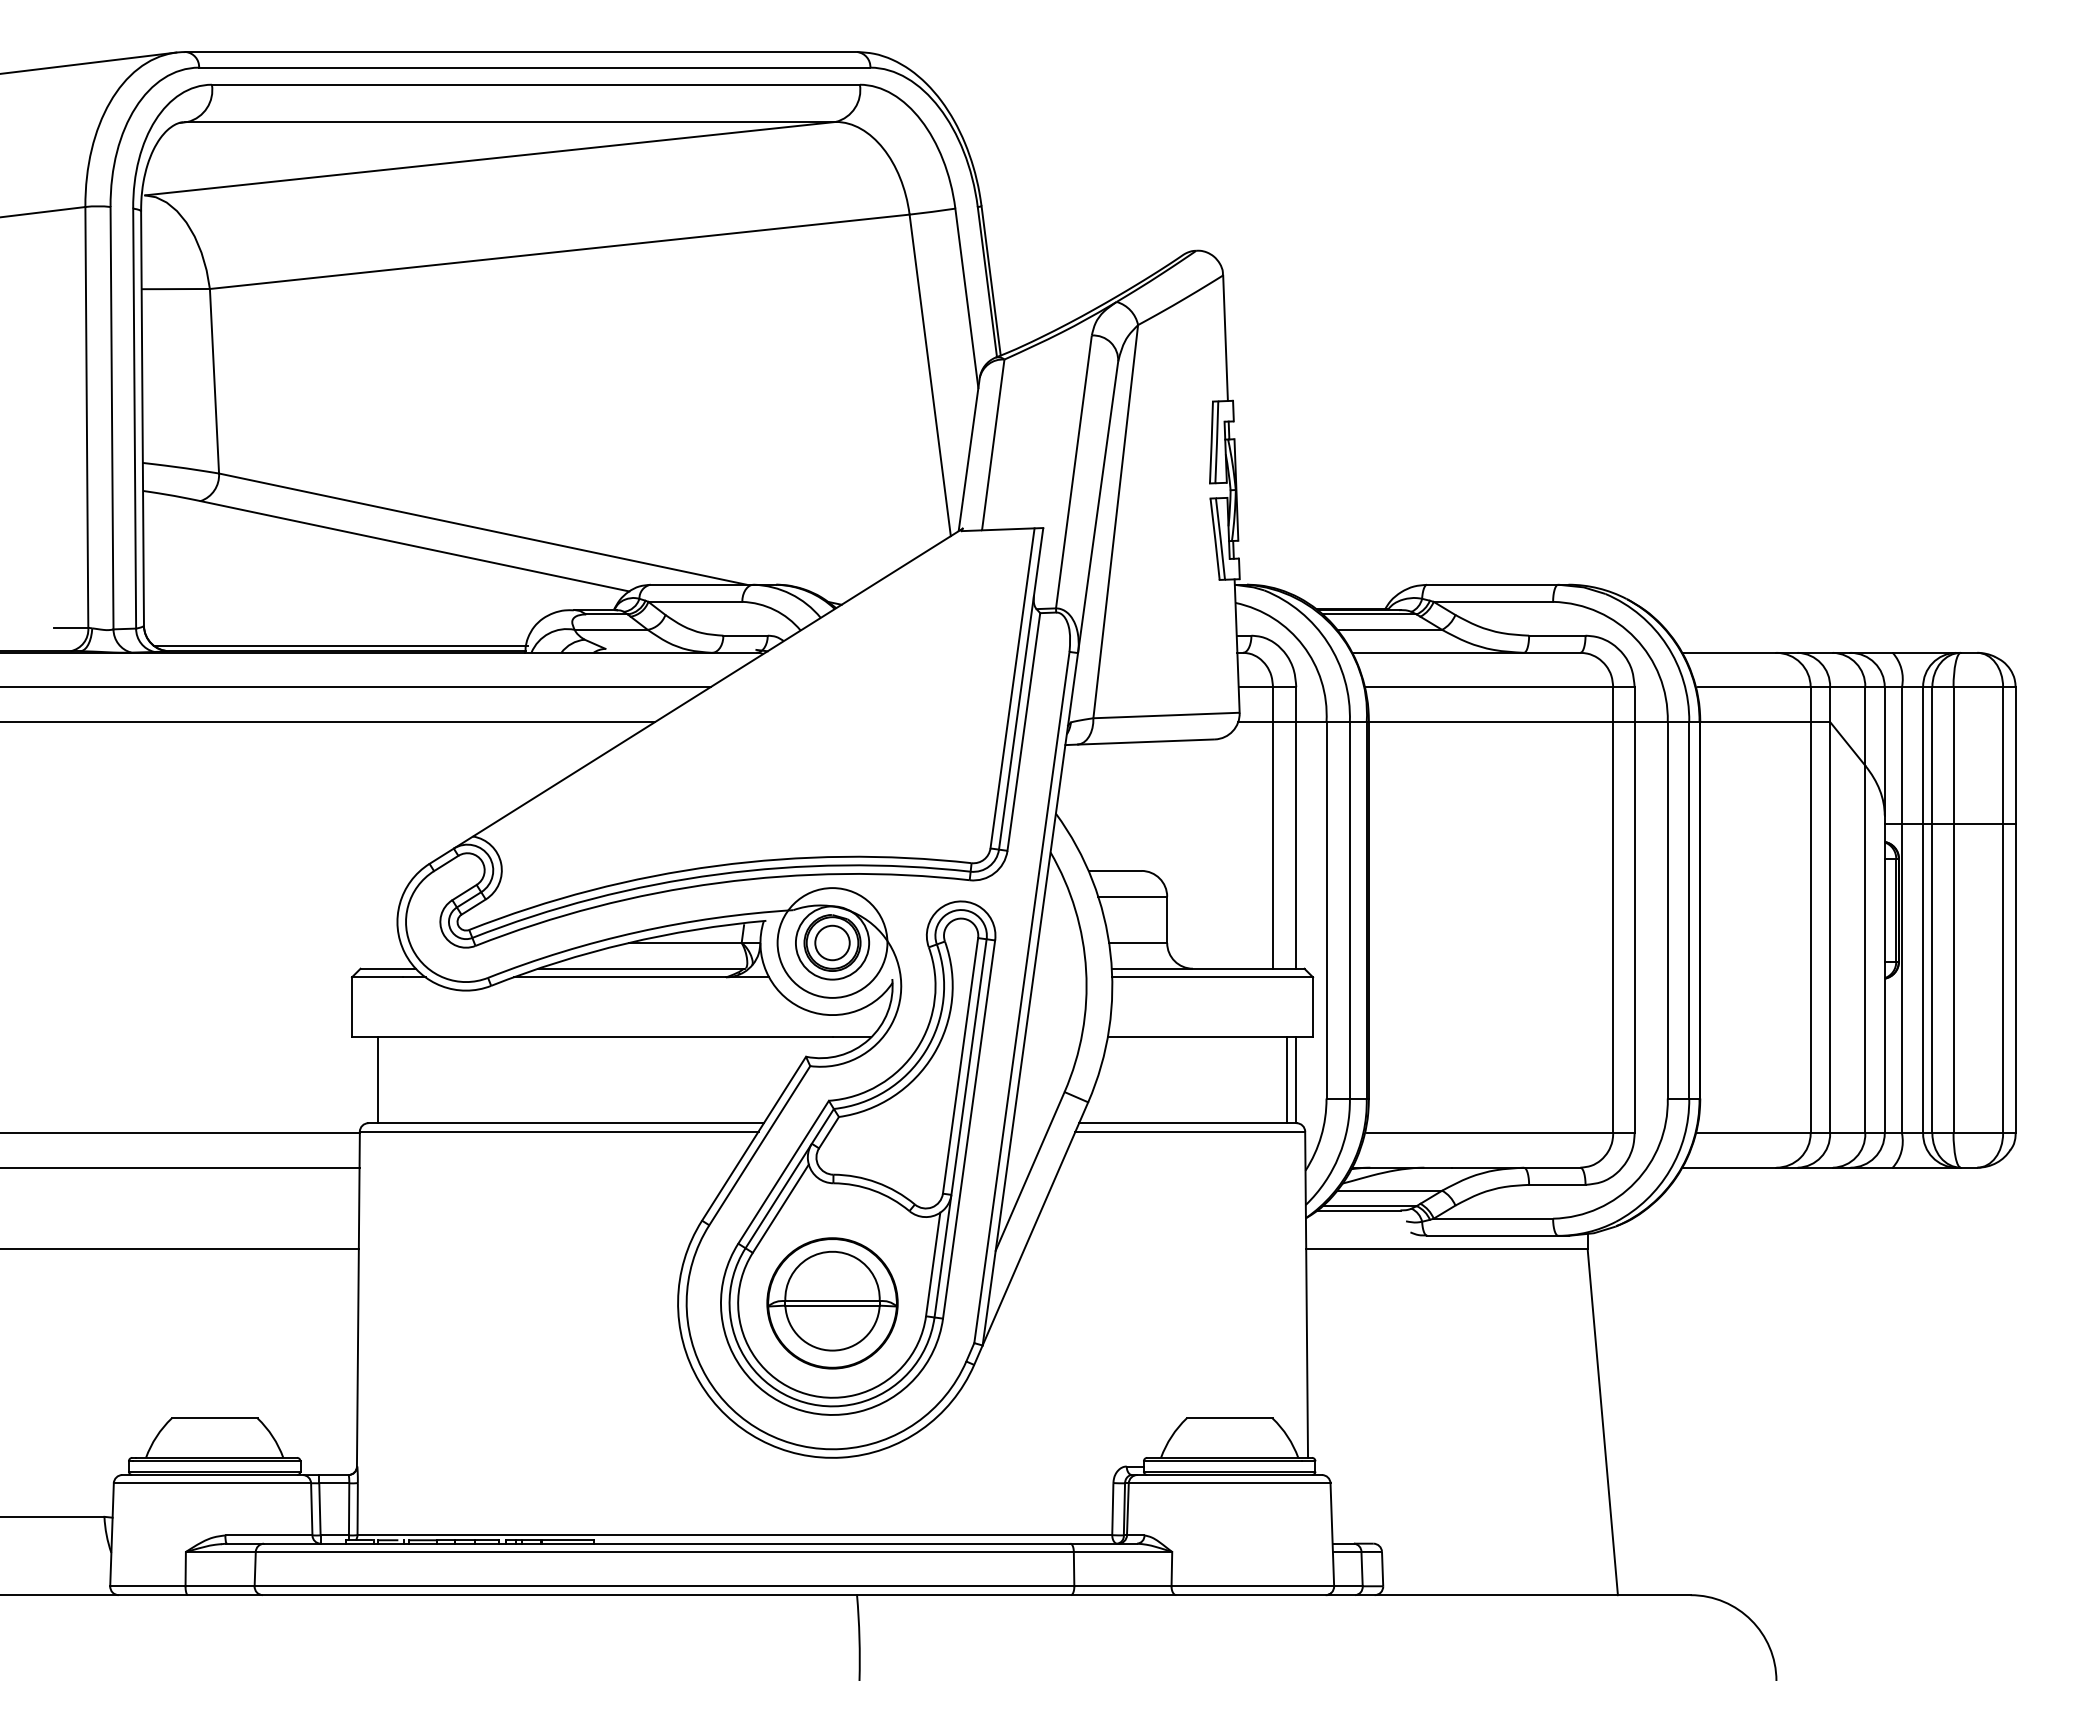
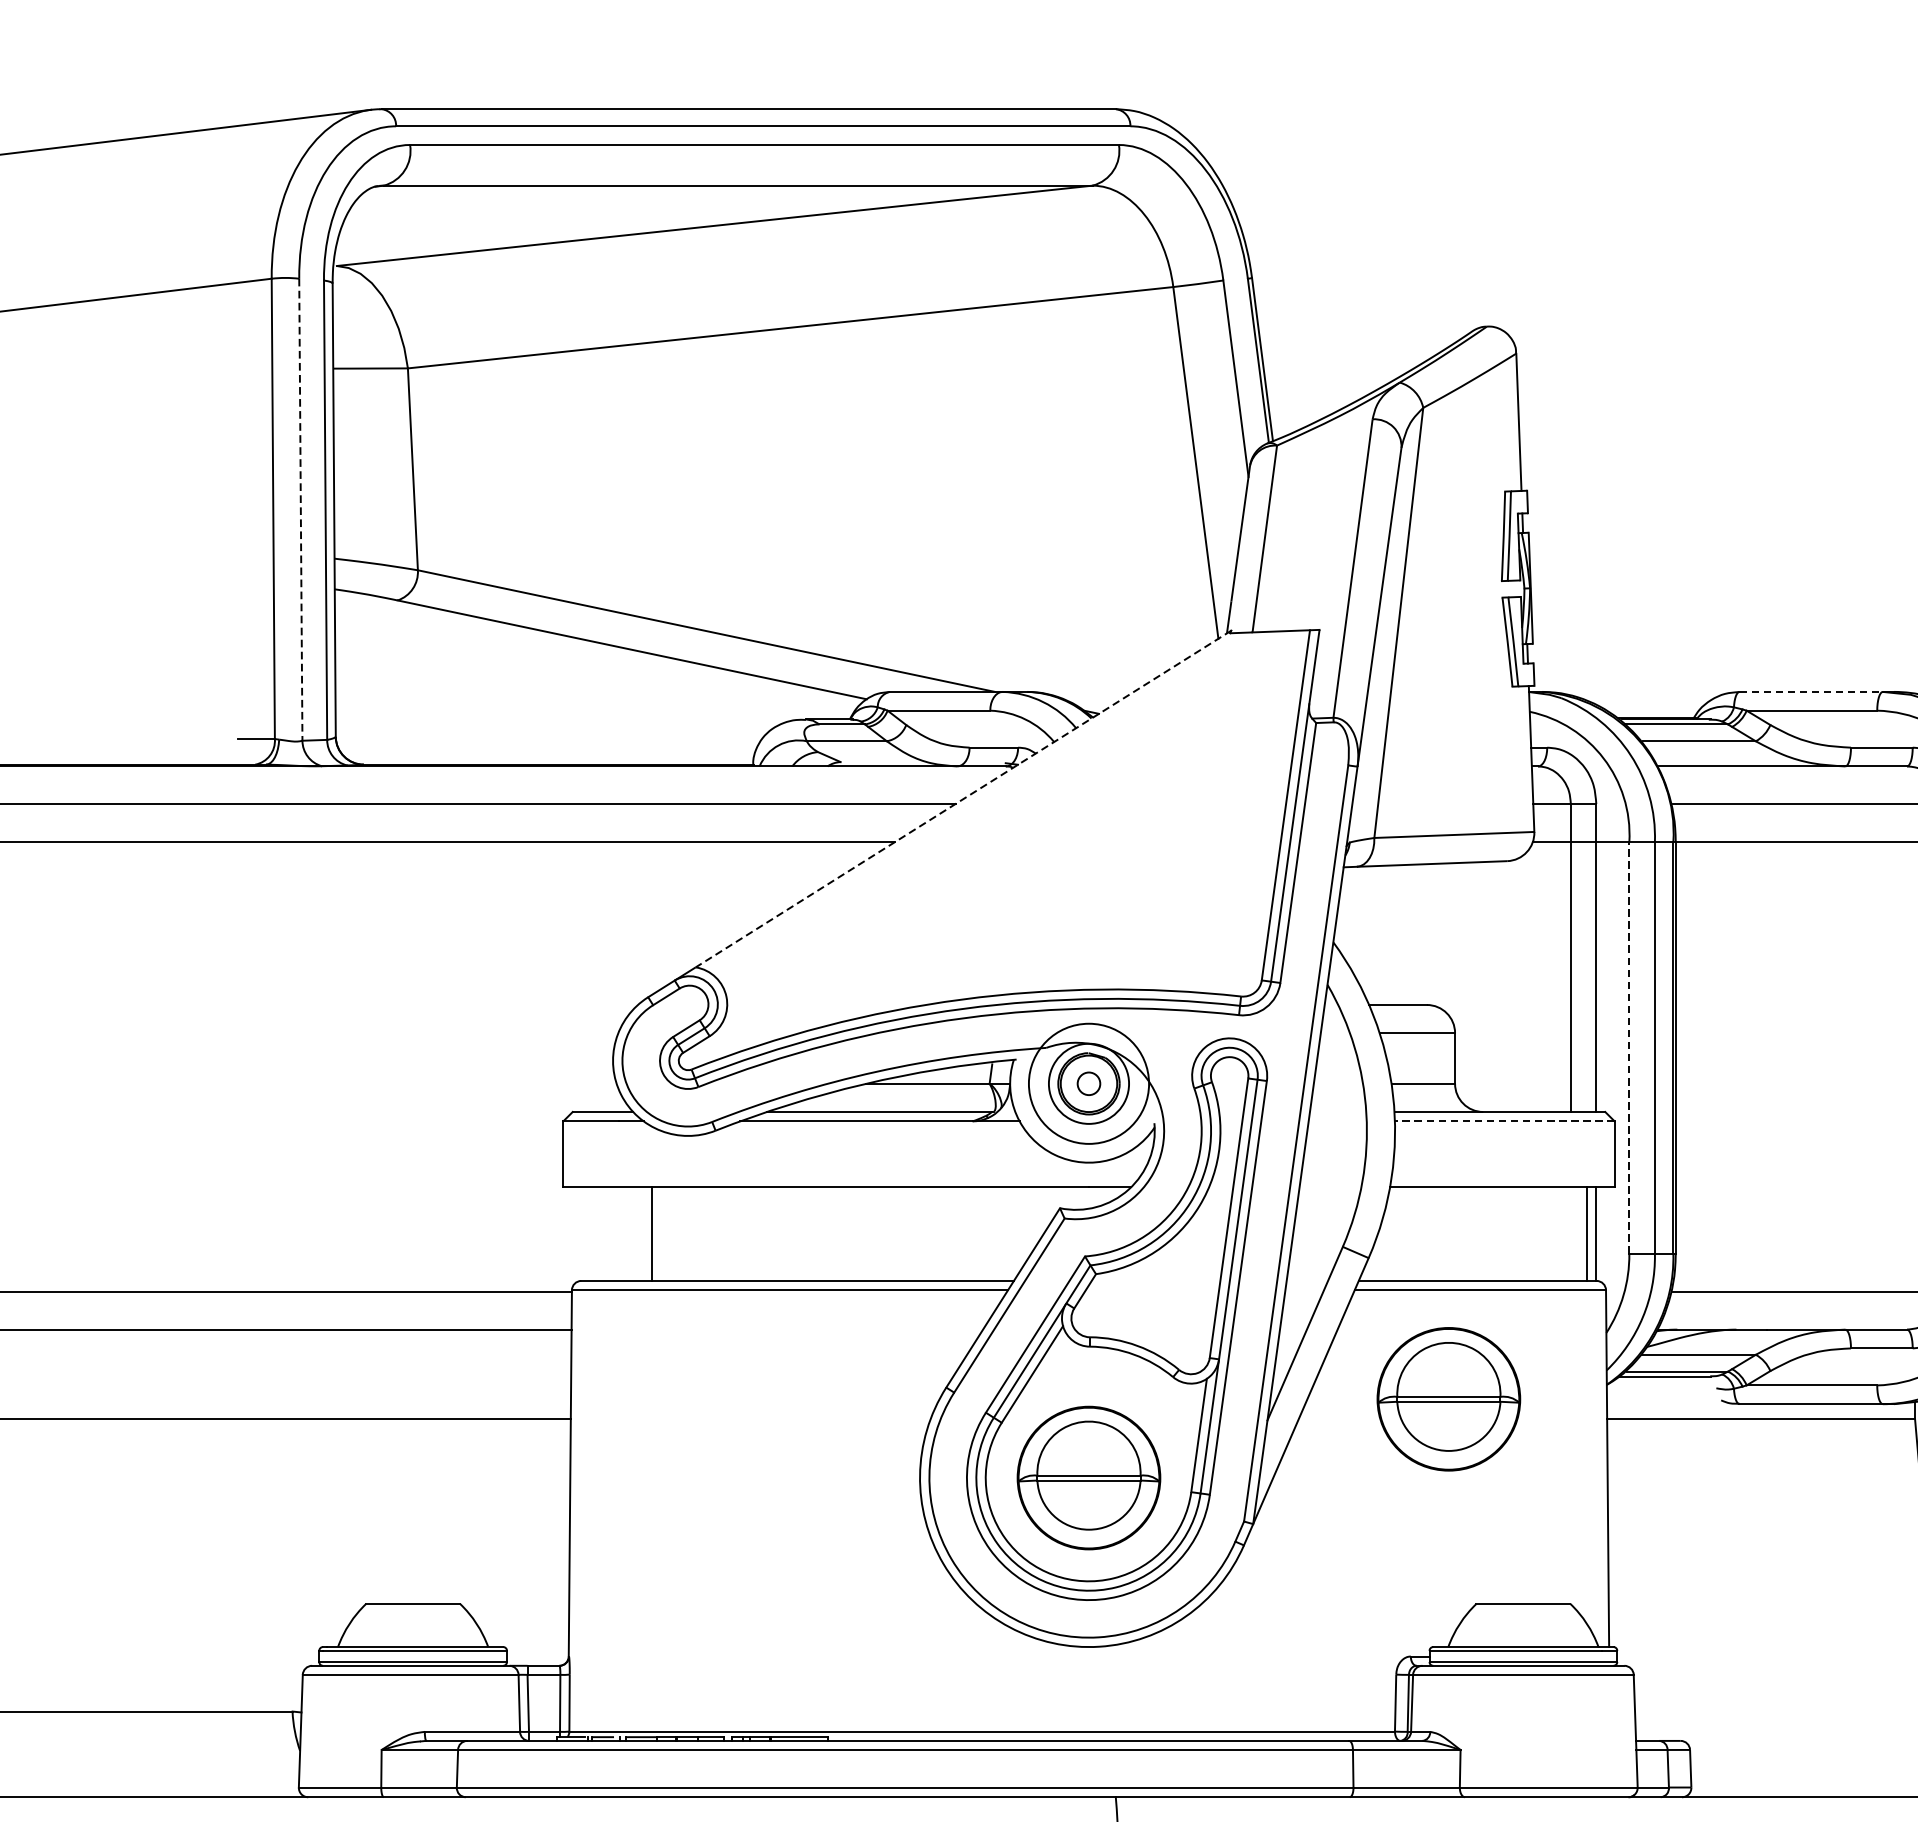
line: (112, 418) -> (301, 510), solid -> dashed
line: (1492, 584) -> (1810, 691), solid -> dashed
line: (341, 646) -> (551, 759), removed
line: (717, 682) -> (963, 798), solid -> dashed
line: (1326, 909) -> (1629, 1047), solid -> dashed
circle: (832, 942) -> (1088, 1083), size x0.6
line: (1212, 977) -> (1504, 1121), solid -> dashed
line: (377, 1080) -> (651, 1234), moved
part: (1161, 1231) -> (1448, 1399), added

